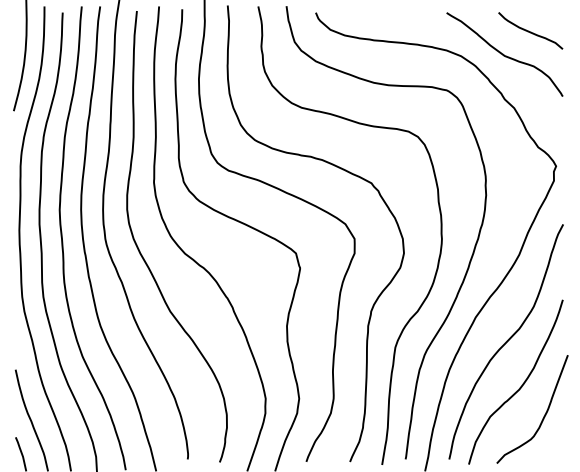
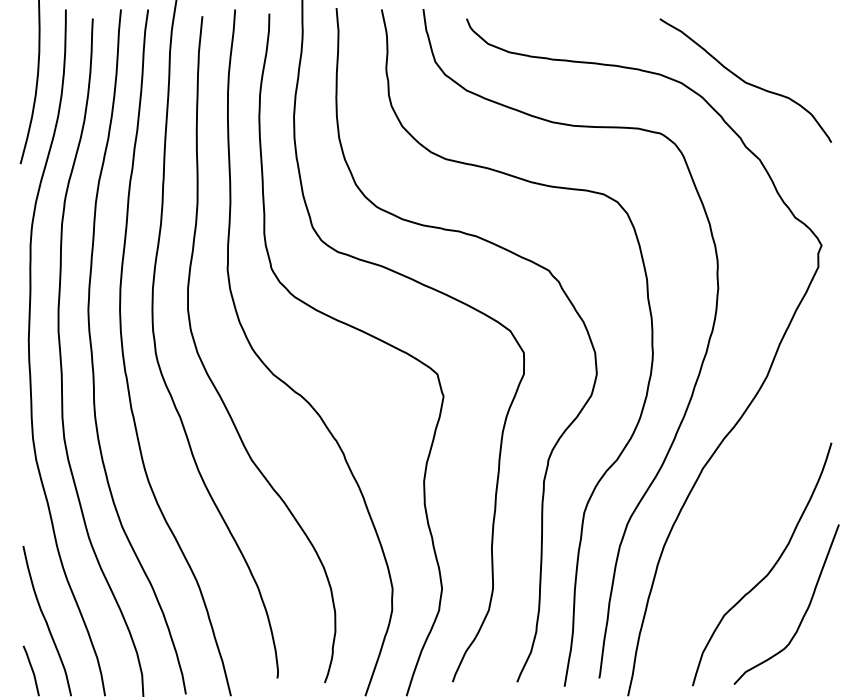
curve: (530, 31) -> (783, 46), removed
curve: (505, 341) -> (746, 504), removed

